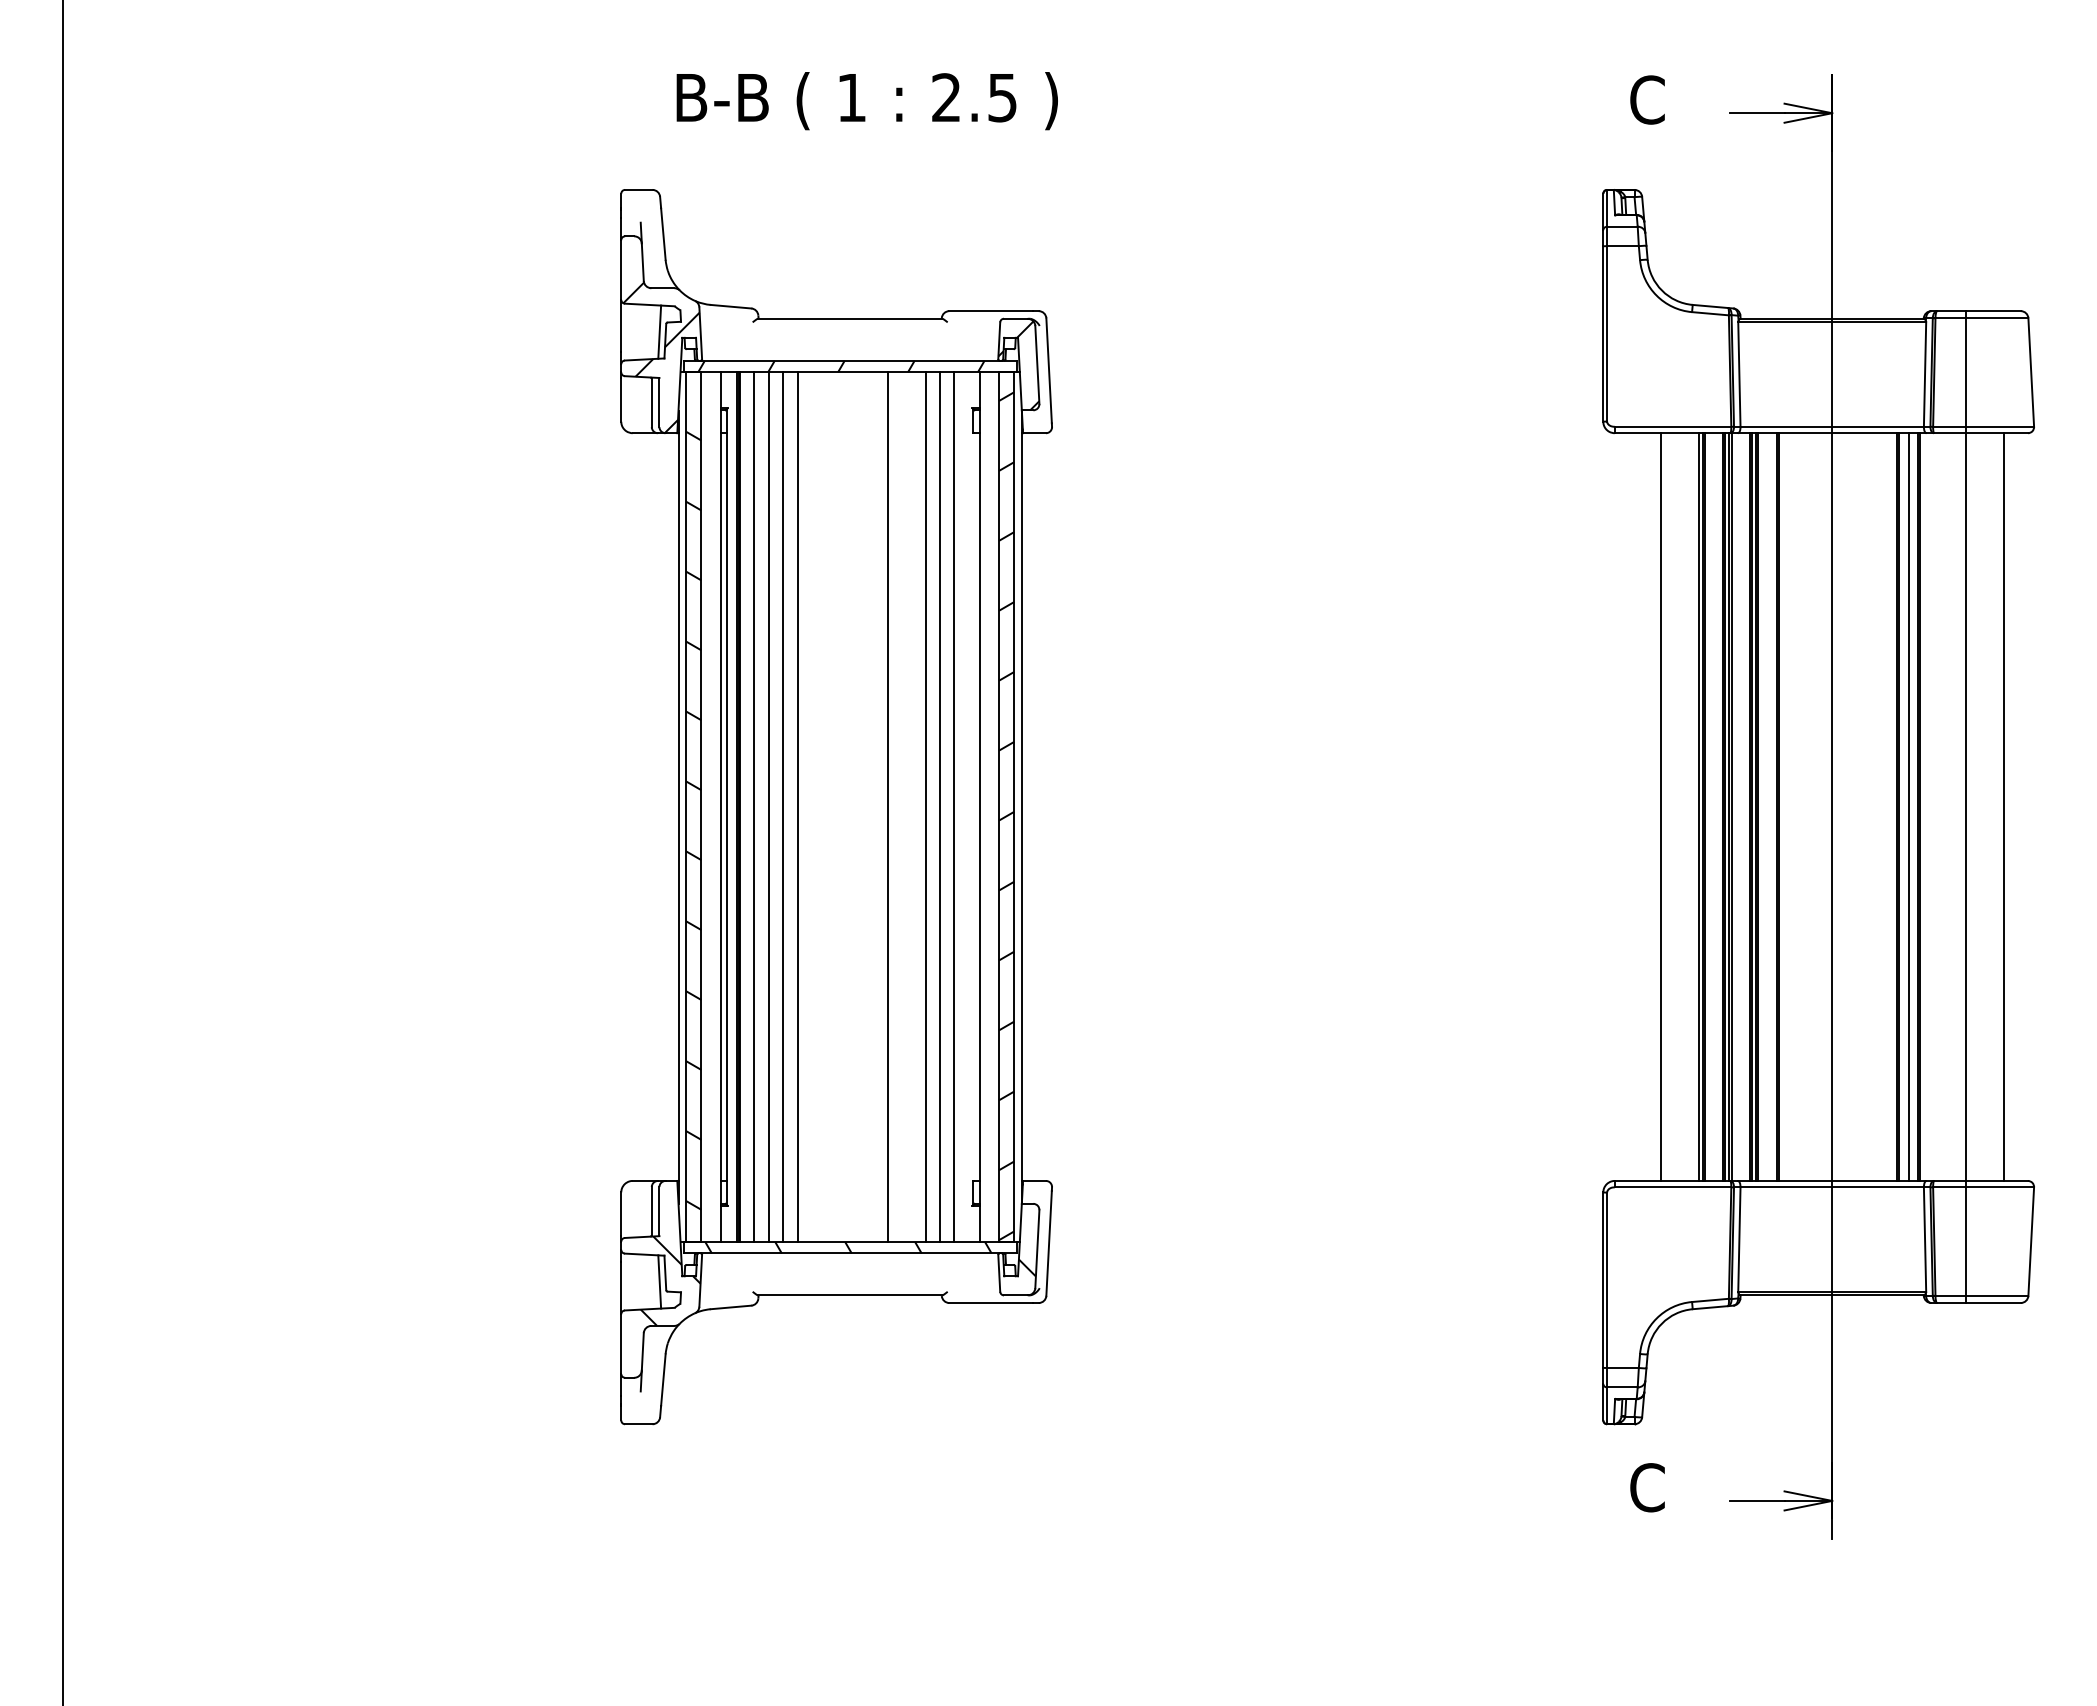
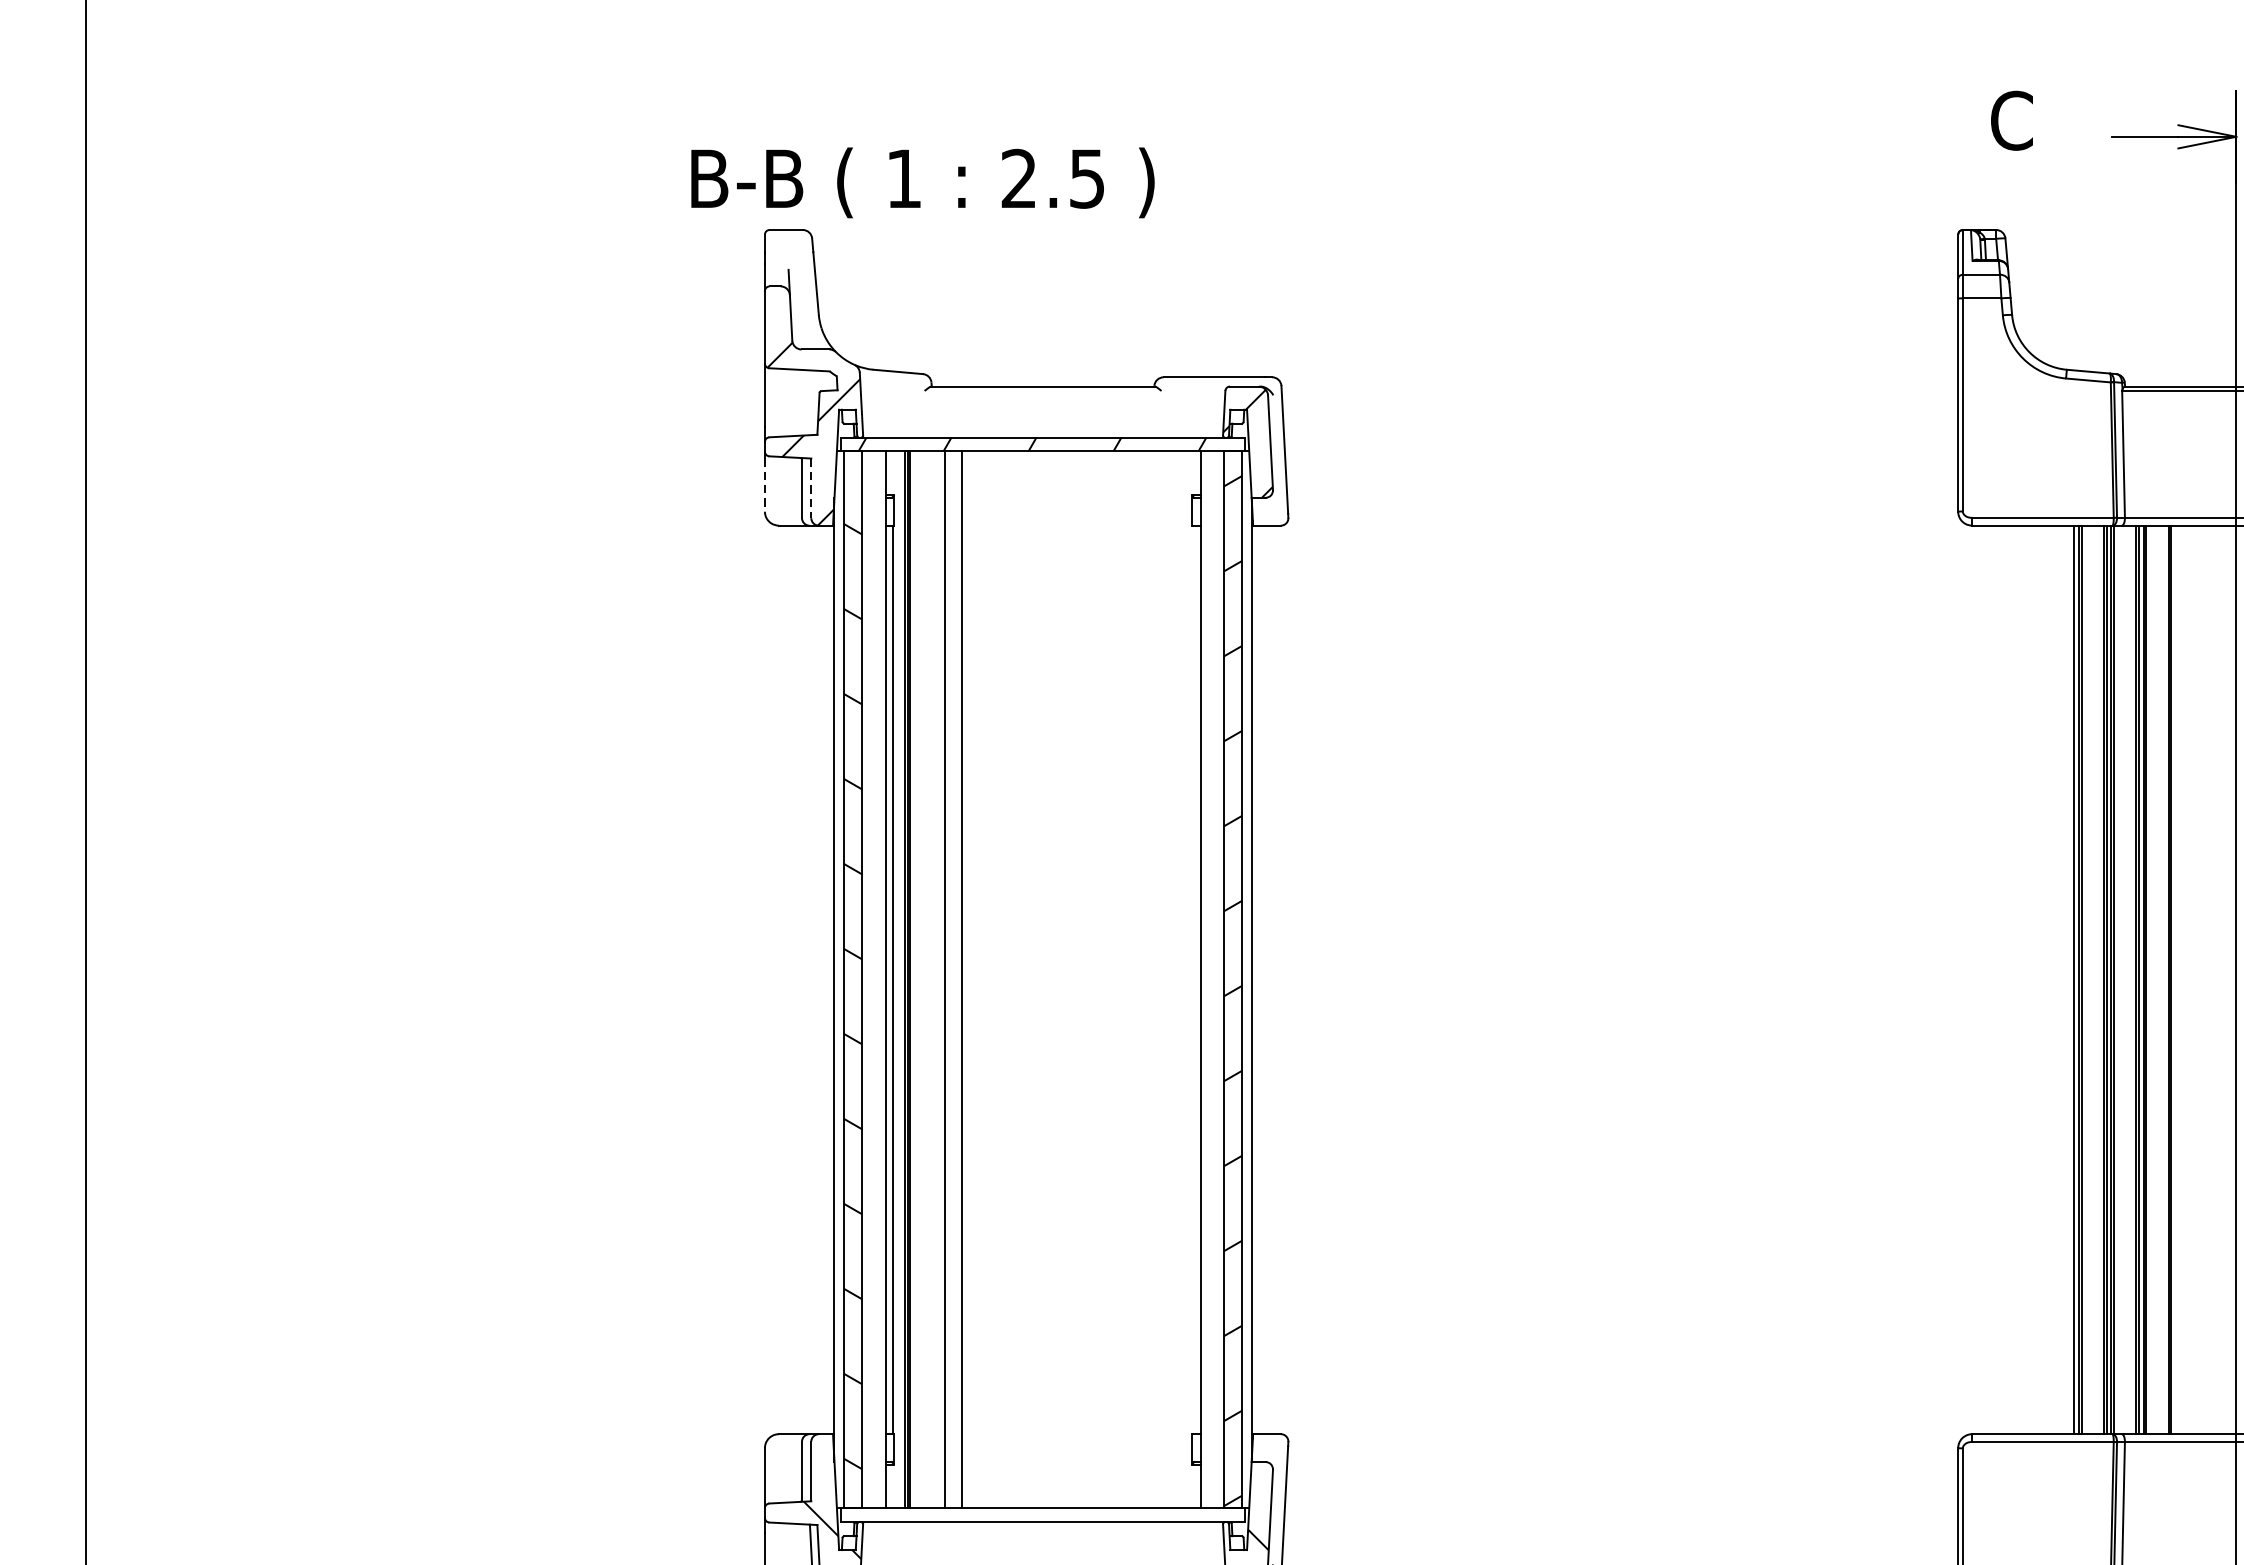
text: (866, 101) -> (921, 183), moved
line: (659, 331) -> (811, 402), removed
line: (621, 400) -> (765, 485), solid -> dashed
line: (659, 402) -> (811, 488), solid -> dashed
line: (754, 806) -> (926, 979), removed
line: (798, 806) -> (980, 979), removed
line: (888, 806) -> (1089, 979), removed
line: (926, 806) -> (1135, 979), removed
line: (940, 806) -> (1152, 979), removed
line: (953, 806) -> (1168, 979), removed
line: (1660, 806) -> (2027, 979), removed
hatch: (848, 1247) -> (1041, 1515), removed

